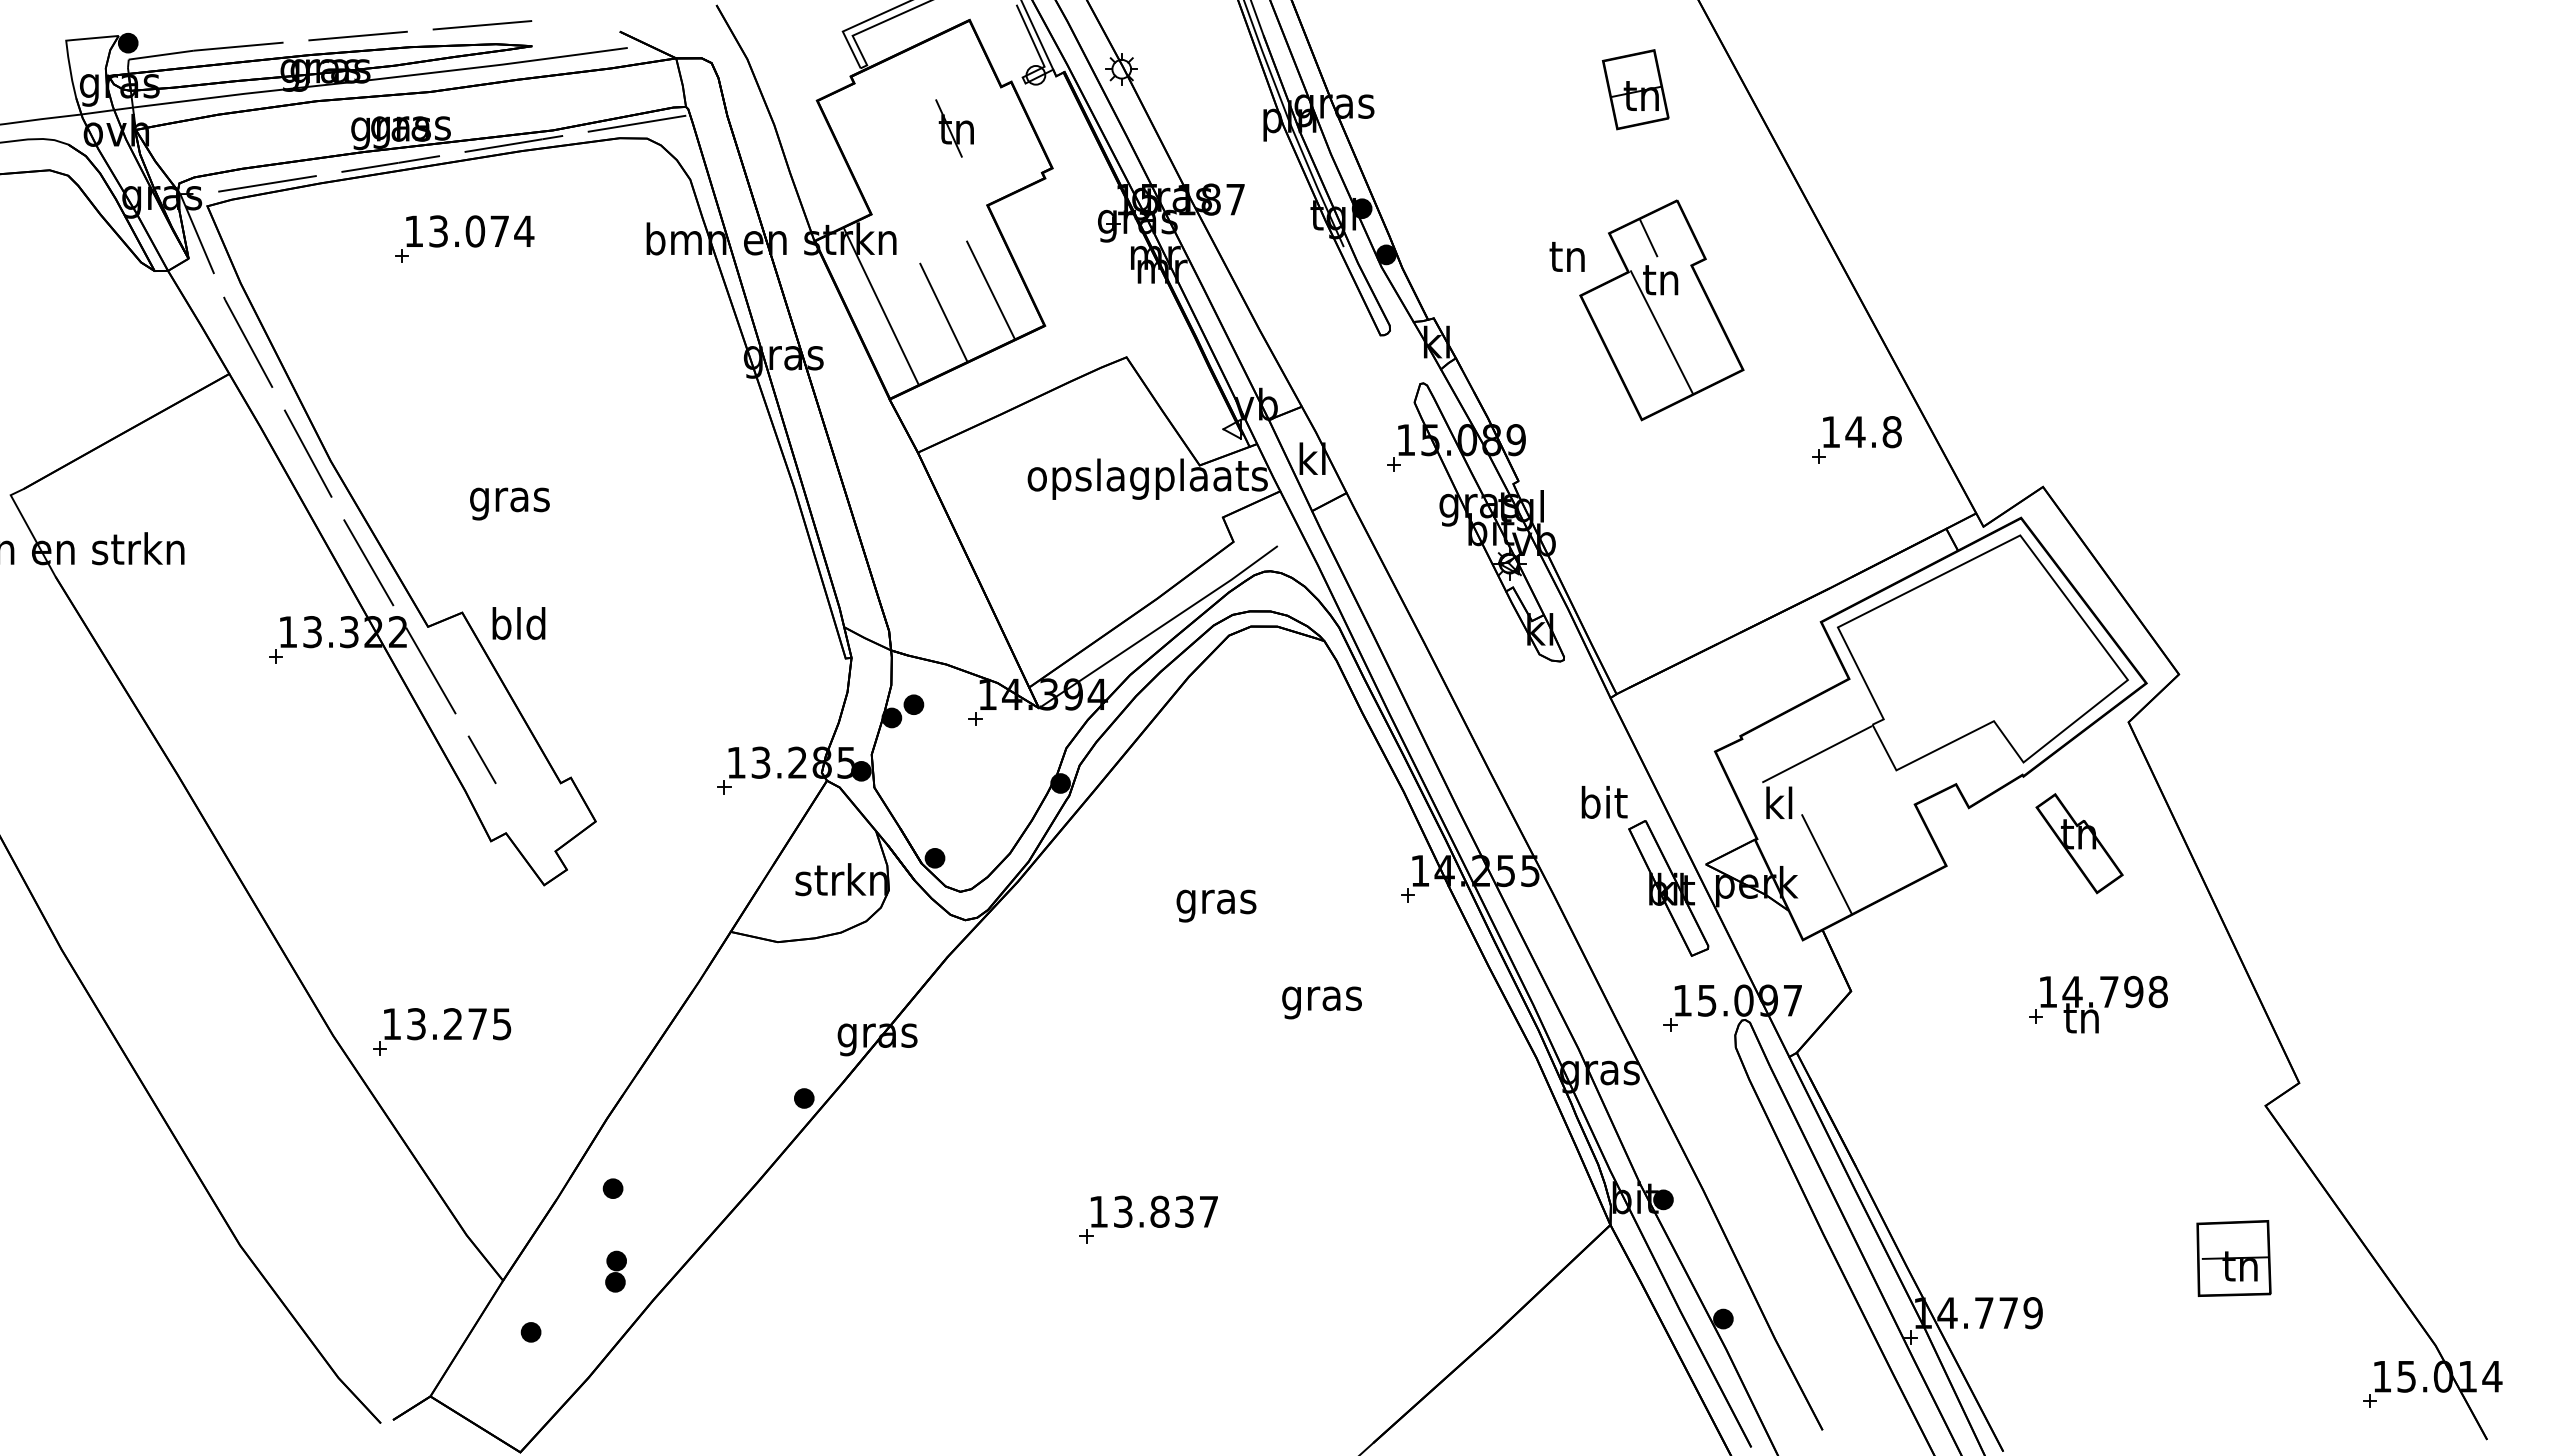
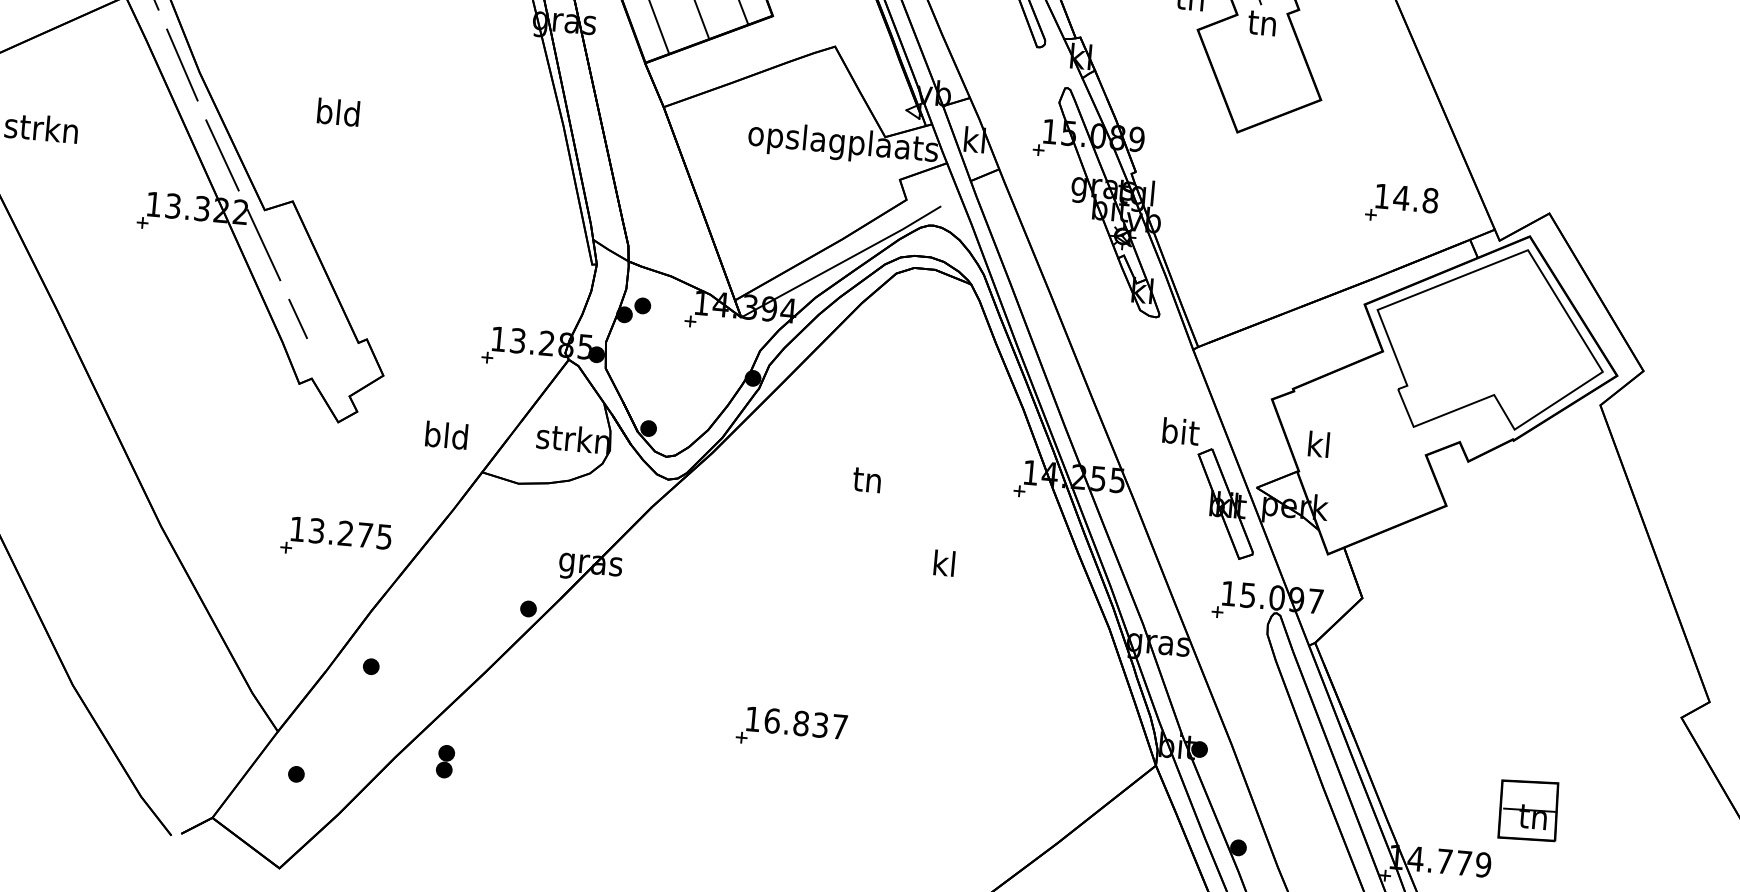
line: (1661, 332) -> (1259, 64), removed
part: (1856, 439) -> (1401, 203), moved
text: (509, 499) -> (338, 115), gras -> bld
text: (518, 623) -> (446, 435), moved
line: (1817, 754) -> (1352, 408), removed
part: (2079, 843) -> (1553, 497), removed
line: (1826, 864) -> (1351, 496), removed
text: (1216, 902) -> (867, 483), gras -> tn
text: (1321, 998) -> (943, 566), gras -> kl
part: (2098, 1004) -> (1556, 625), removed
part: (442, 1031) -> (336, 538), moved
text: (1123, 1211) -> (772, 720), 13.837 -> 16.837
part: (2233, 1258) -> (1528, 810), moved
part: (615, 1271) -> (445, 761), moved

